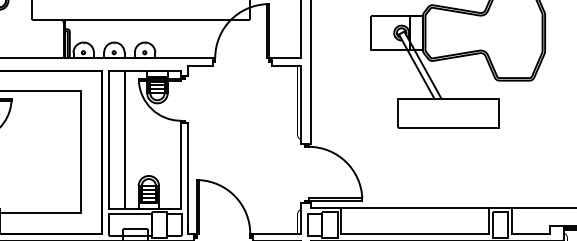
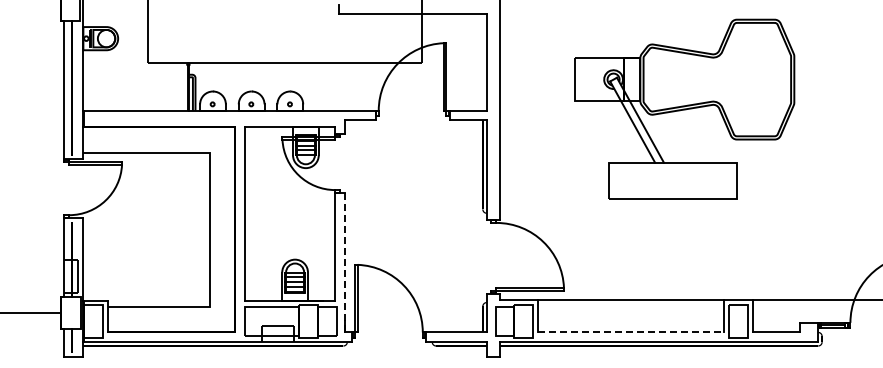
line: (124, 139) -> (264, 213), removed
line: (188, 178) -> (344, 262), solid -> dashed
line: (415, 233) -> (631, 332), solid -> dashed

